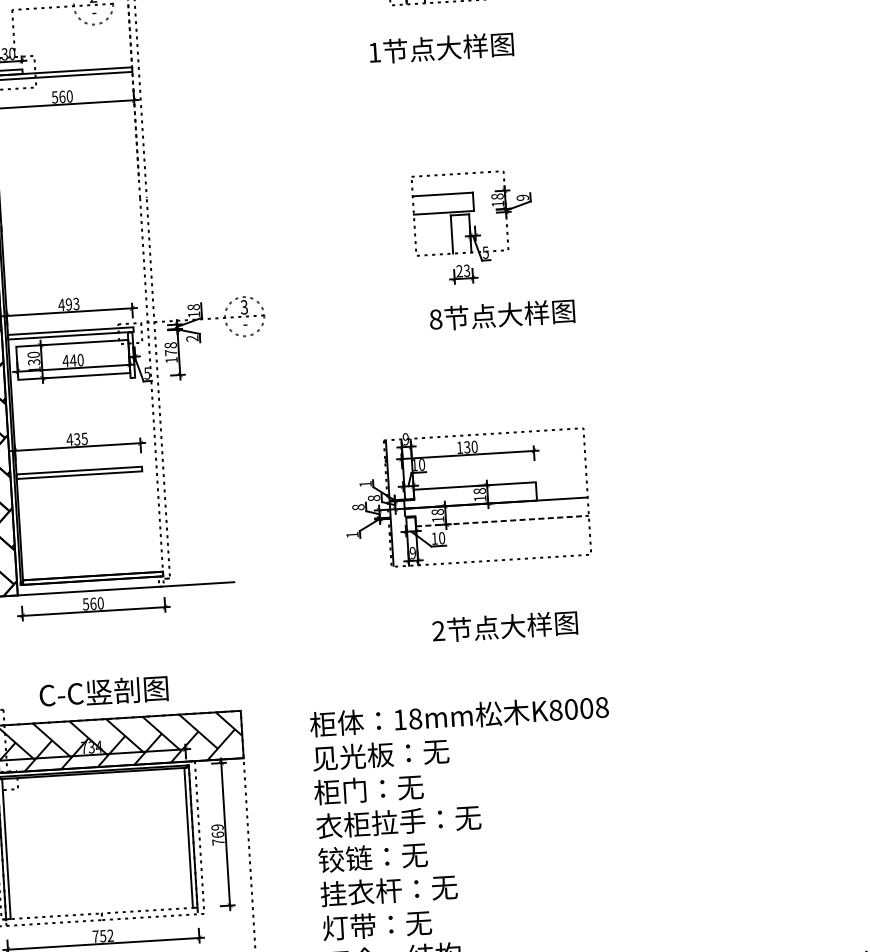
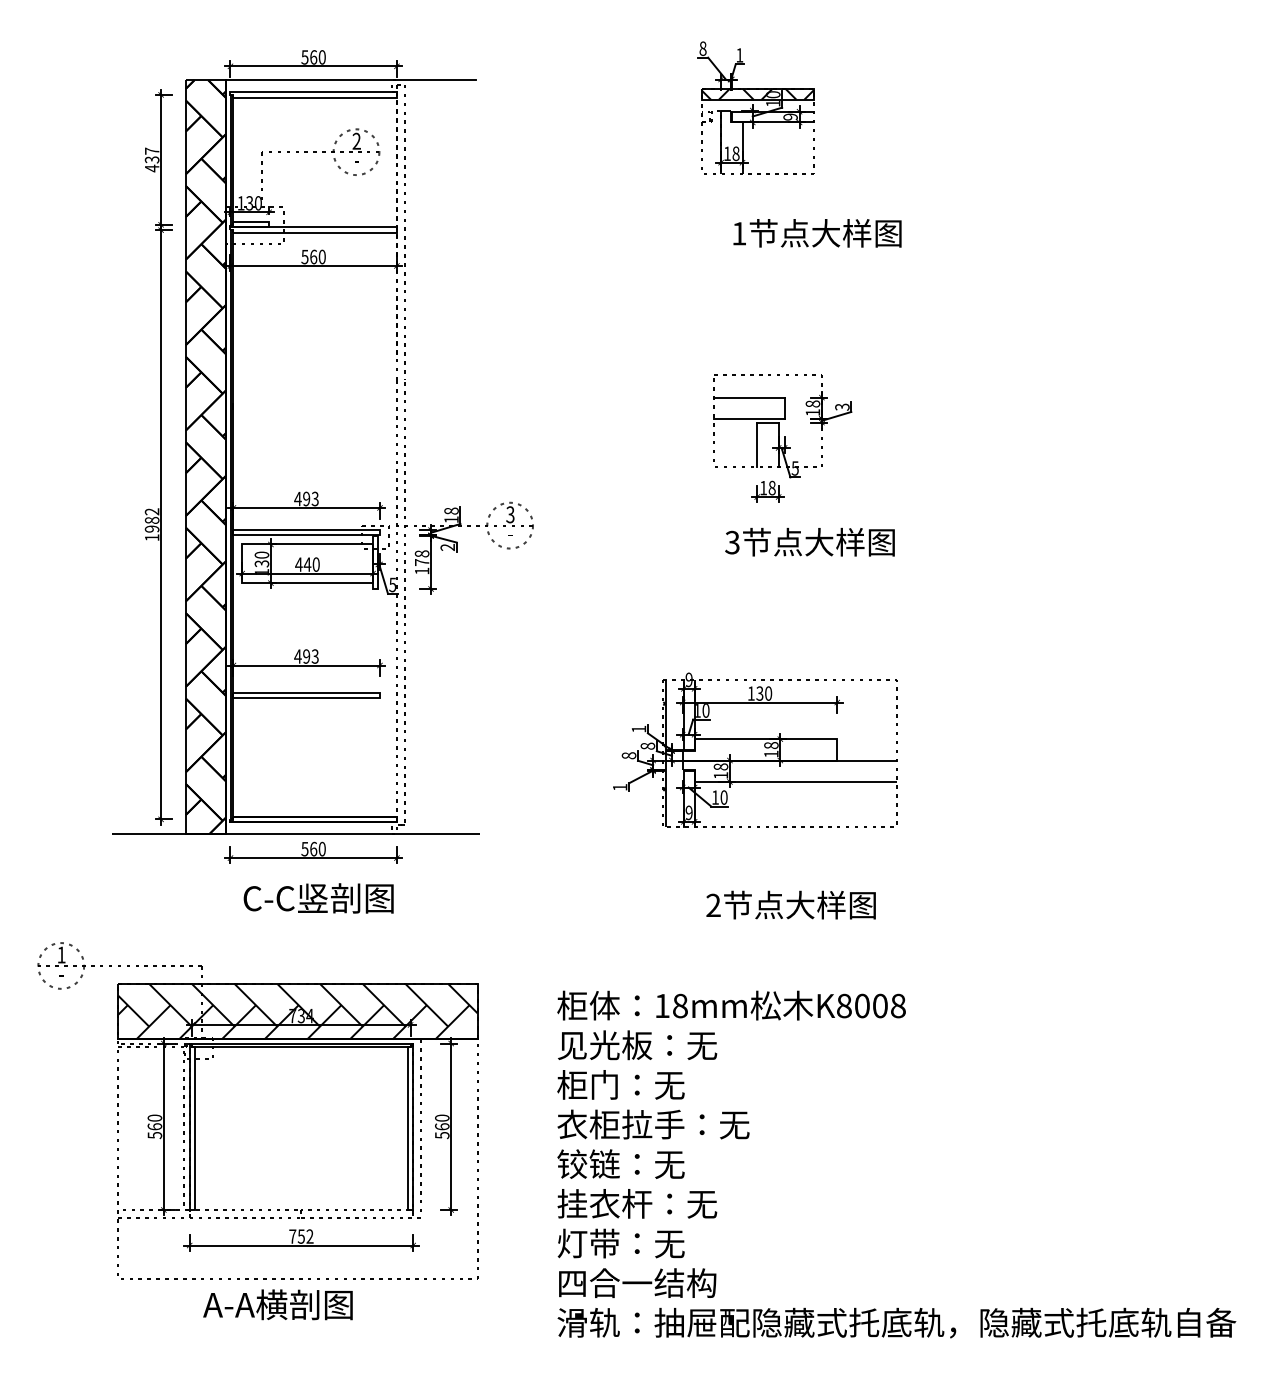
text: (441, 48) -> (817, 233), moved
text: (522, 197) -> (842, 406), 9 -> 3
text: (462, 270) -> (767, 487), 23 -> 18
text: (435, 319) -> (732, 542), 8 -> 3
text: (80, 439) -> (310, 656), 435 -> 493
line: (502, 520) -> (795, 781), dashed -> solid
text: (103, 692) -> (318, 898), moved
text: (218, 834) -> (442, 1126), 769 -> 560

